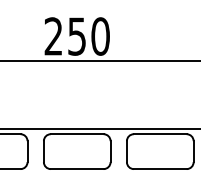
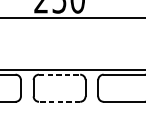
line: (77, 134) -> (59, 74), solid -> dashed
line: (76, 169) -> (59, 102), solid -> dashed

